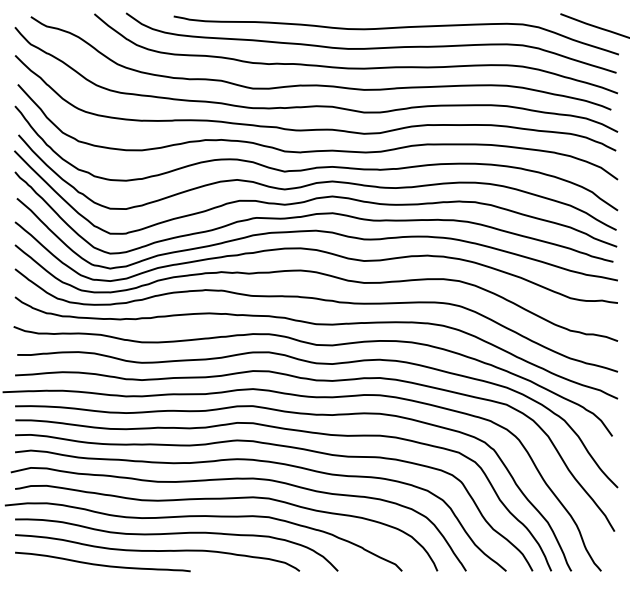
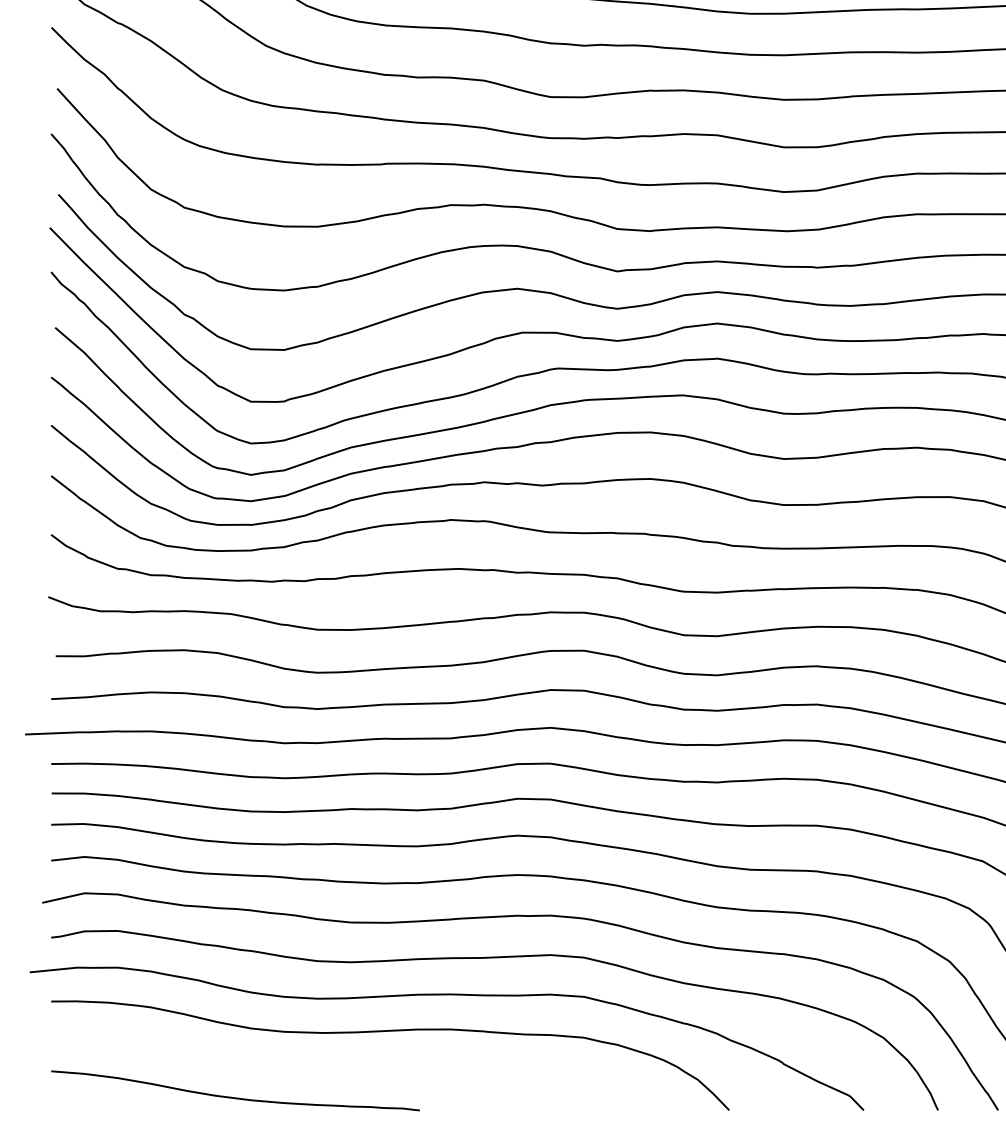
curve: (157, 551) -> (350, 1068), removed

